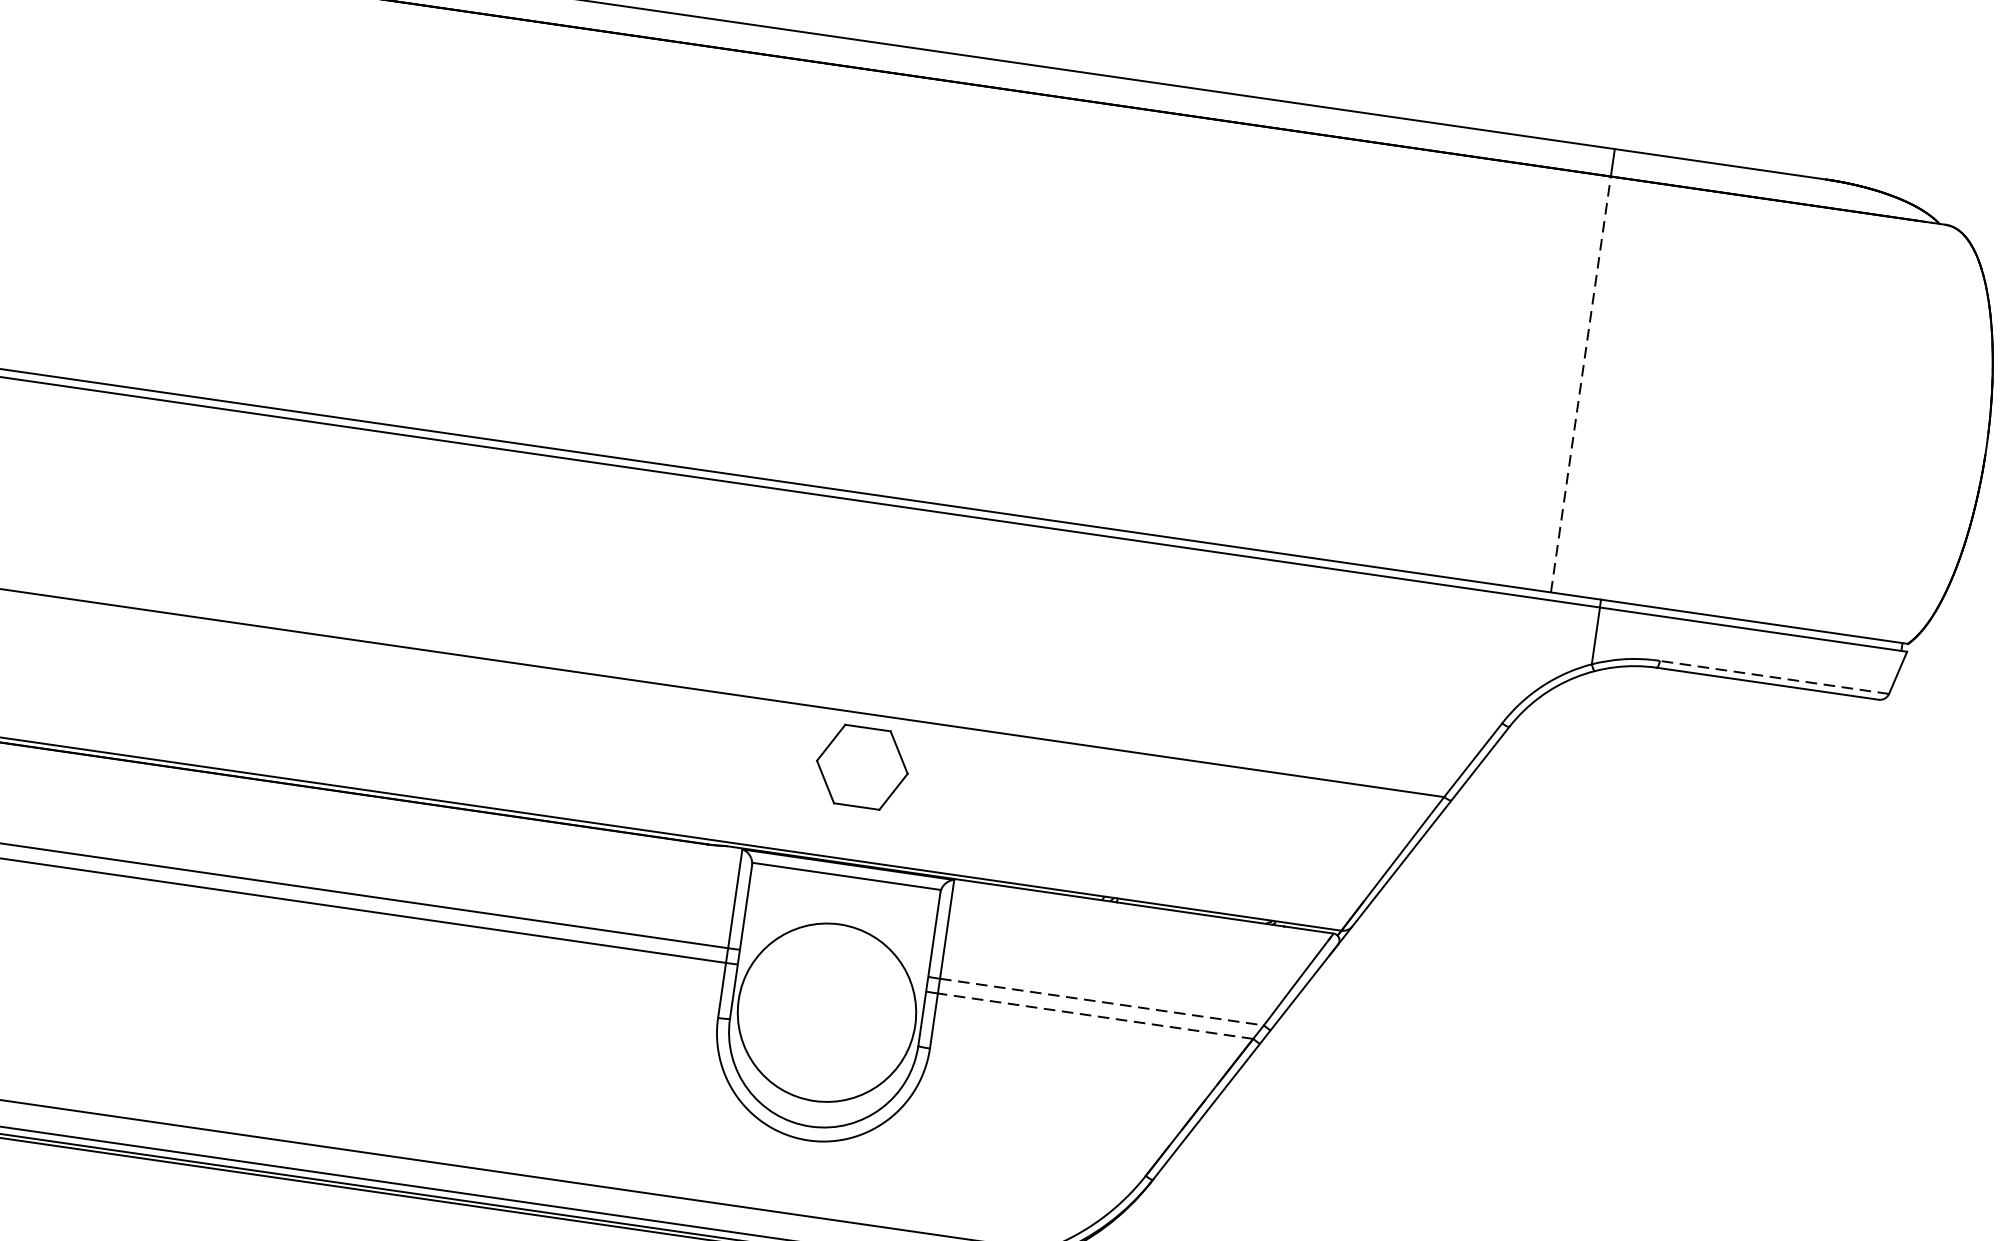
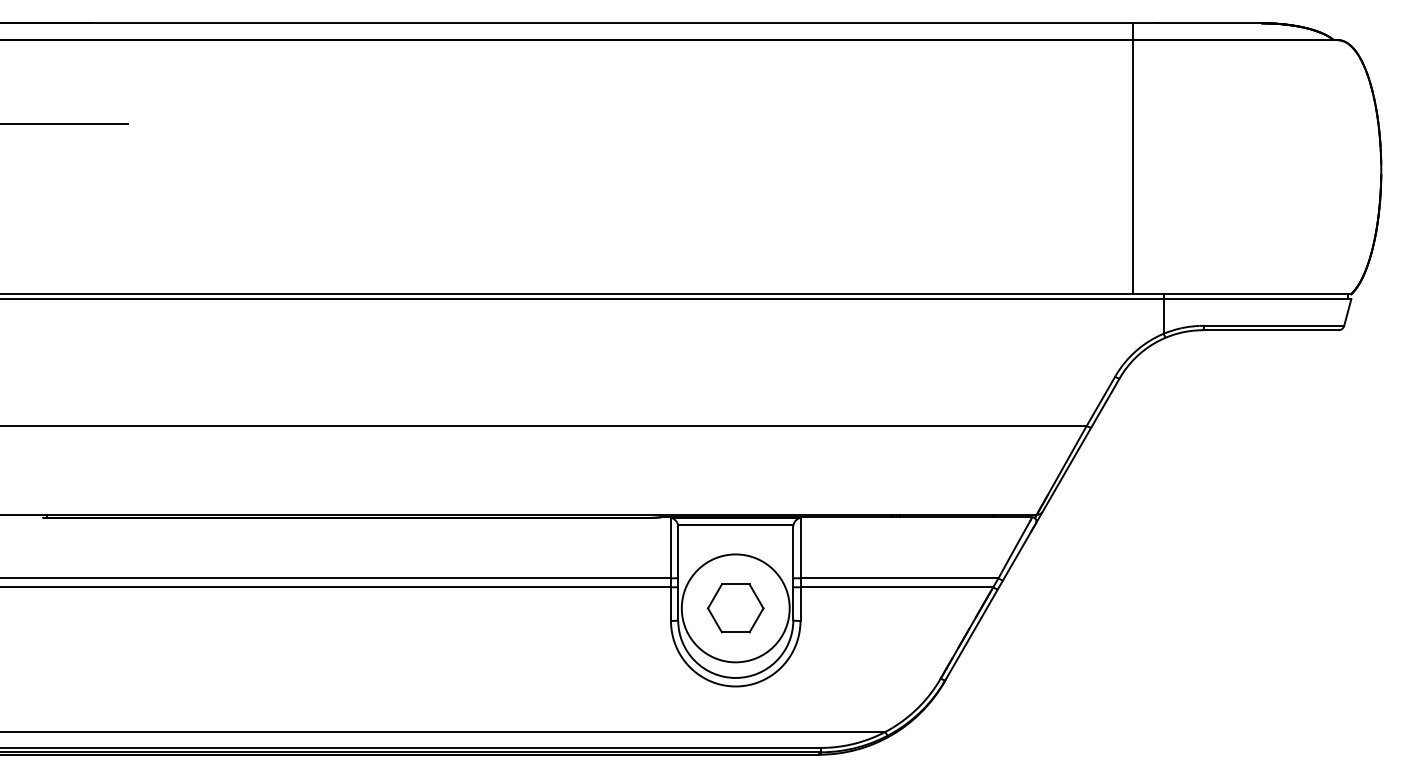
line: (1580, 383) -> (1132, 166), dashed -> solid
line: (1773, 676) -> (1273, 325), dashed -> solid
part: (861, 767) -> (735, 608), moved
line: (1101, 1002) -> (899, 578), dashed -> solid
line: (1094, 1016) -> (896, 587), dashed -> solid

